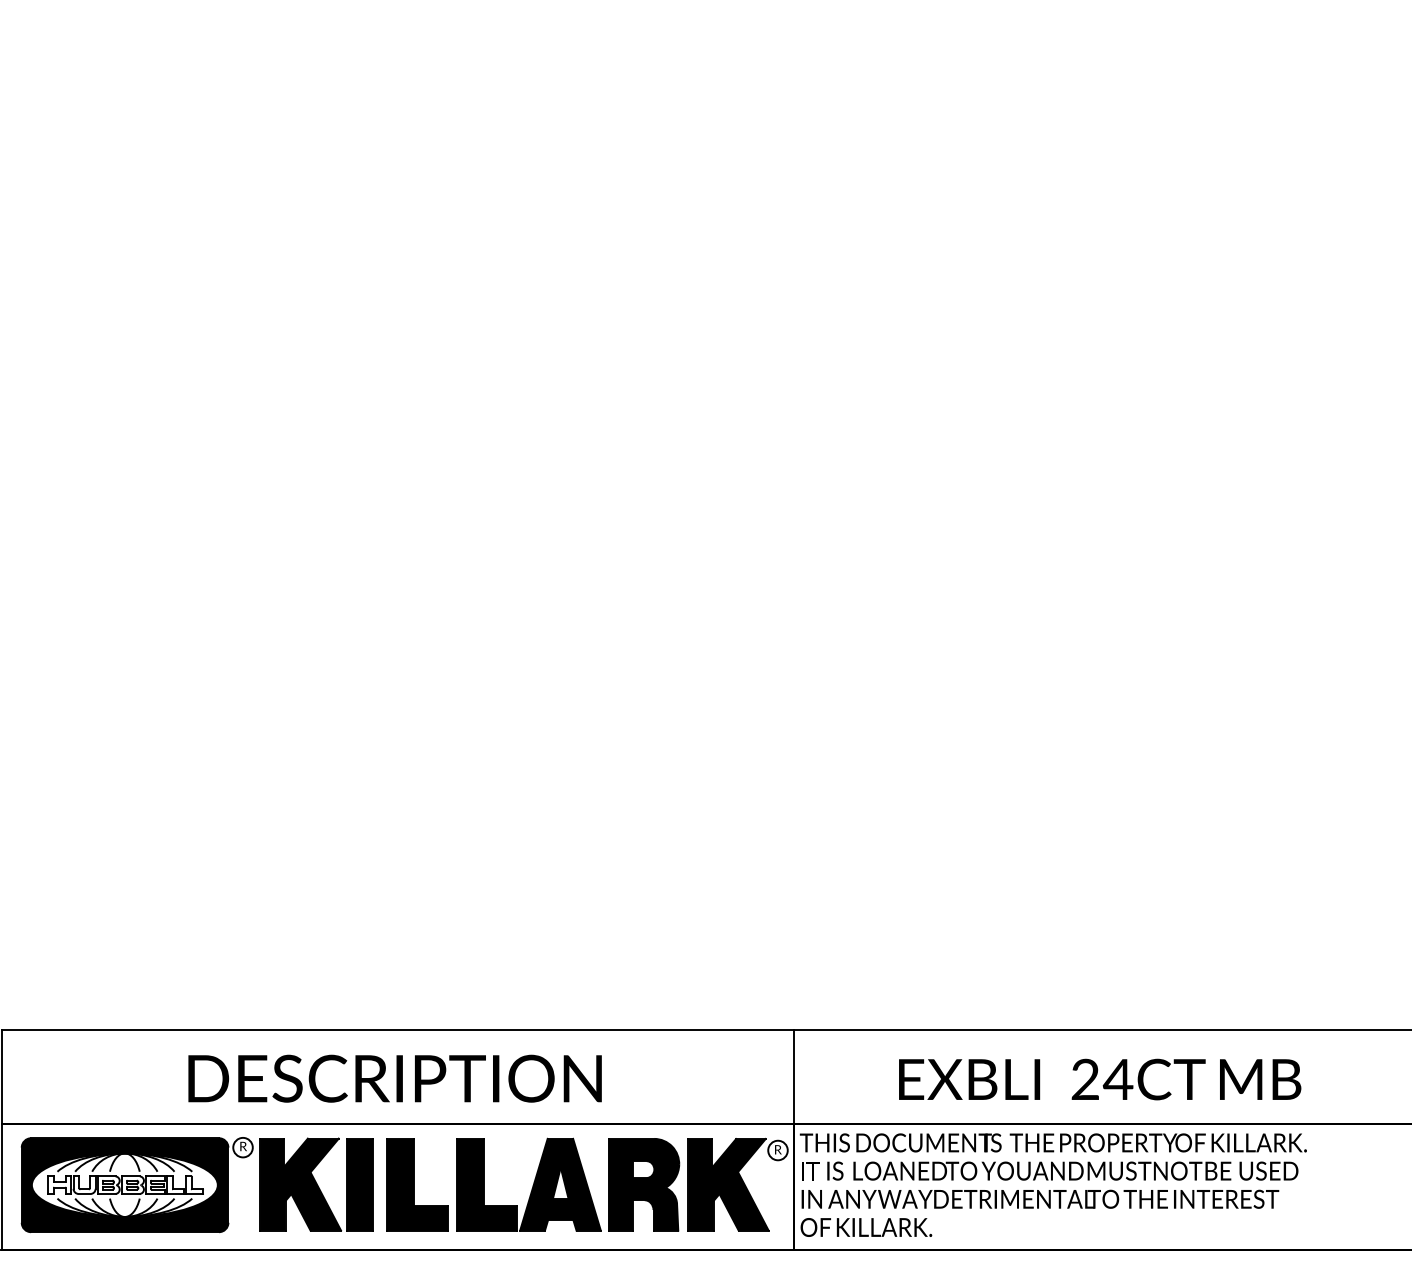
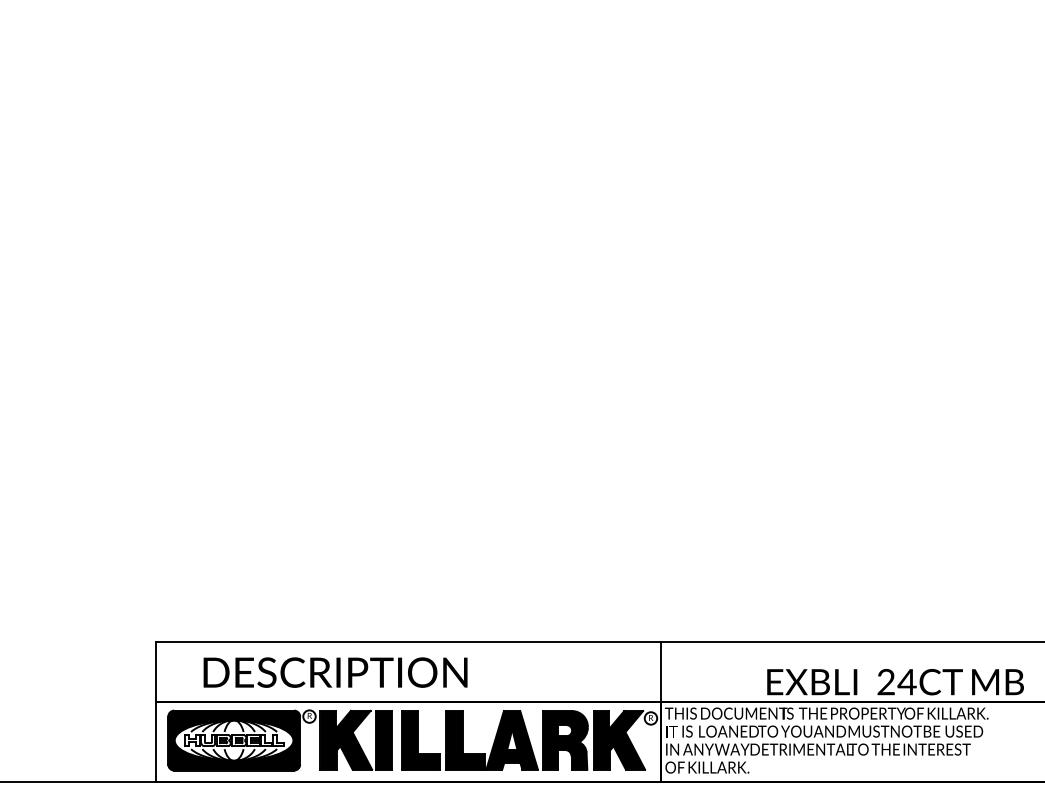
text: (394, 1078) -> (335, 672), moved
text: (1099, 1080) -> (895, 682), moved

